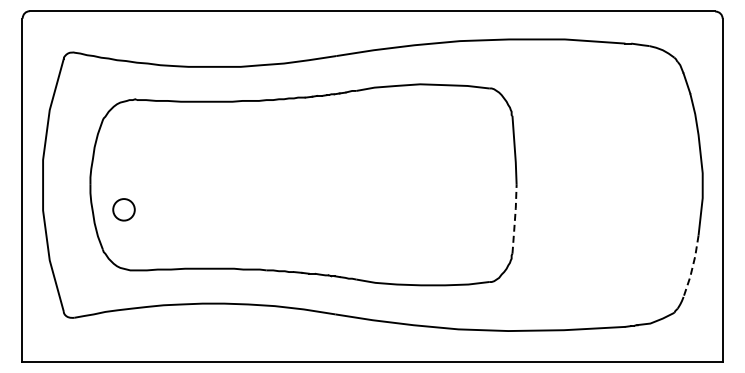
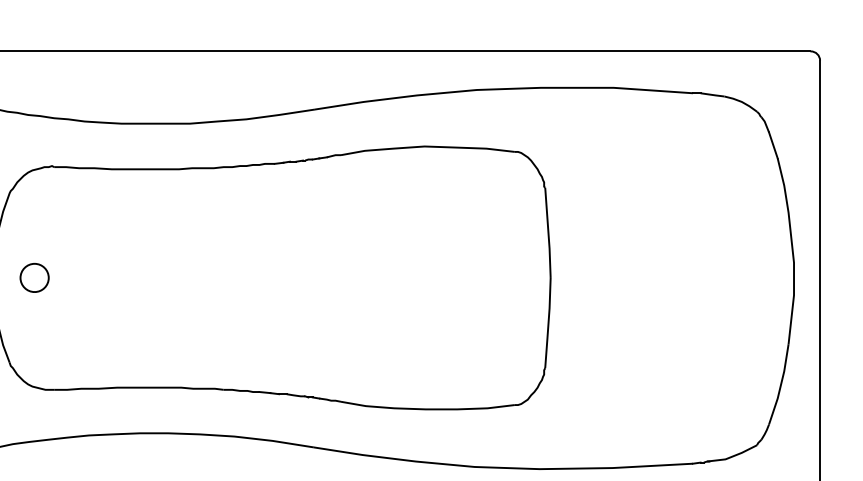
part: (123, 209) -> (33, 277), moved
line: (515, 218) -> (549, 321), dashed -> solid
line: (692, 266) -> (780, 384), dashed -> solid

